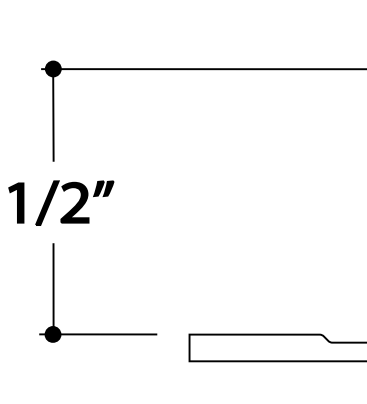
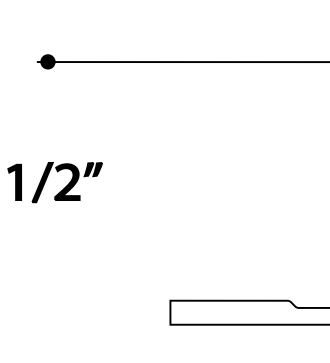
line: (52, 115) -> (47, 103), removed
part: (98, 333) -> (88, 299), removed

